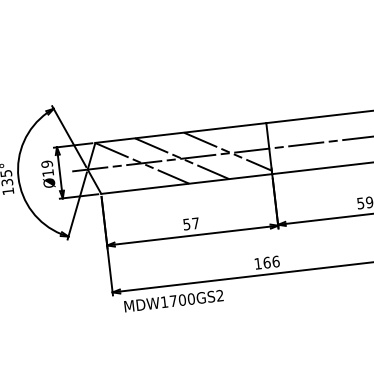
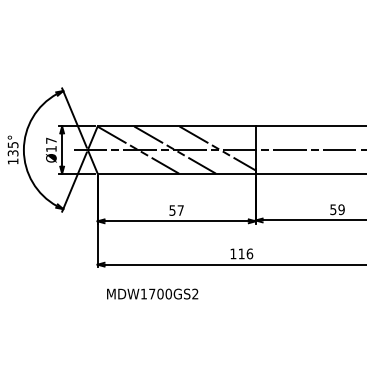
text: (47, 163) -> (51, 140), Ø19 -> Ø17
text: (266, 262) -> (241, 253), 166 -> 116
text: (173, 300) -> (152, 293), moved

